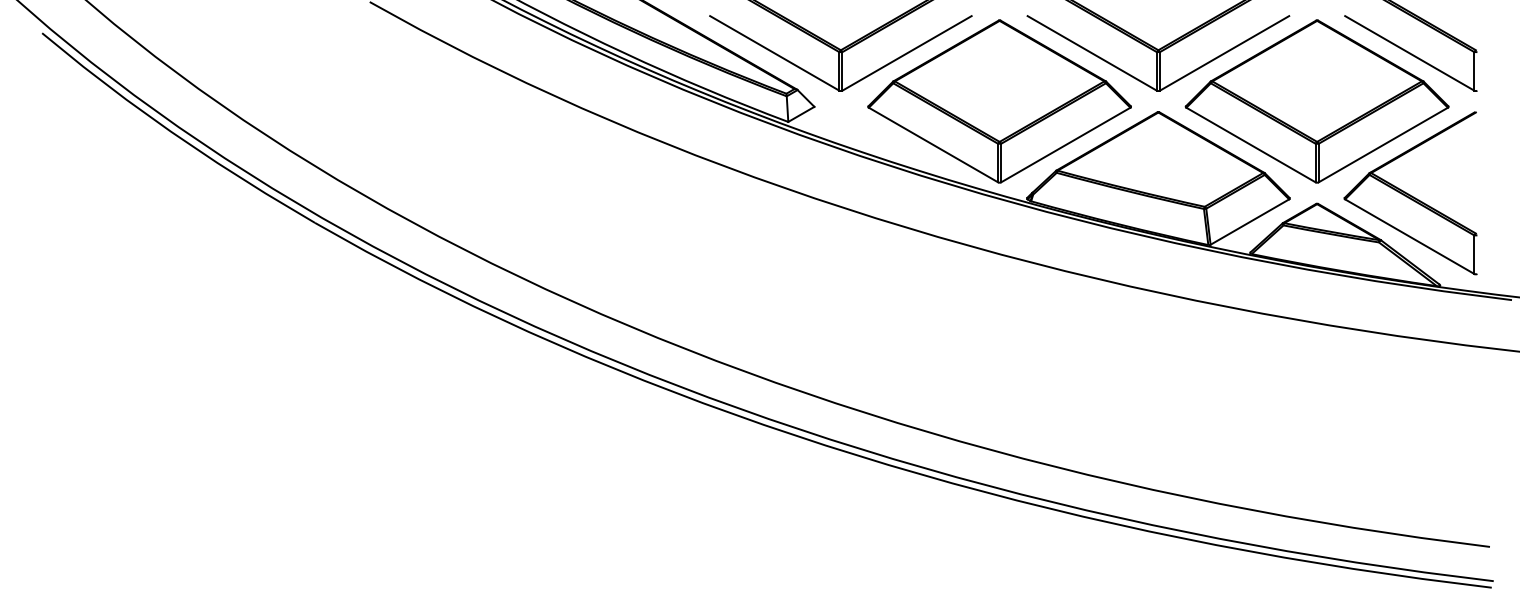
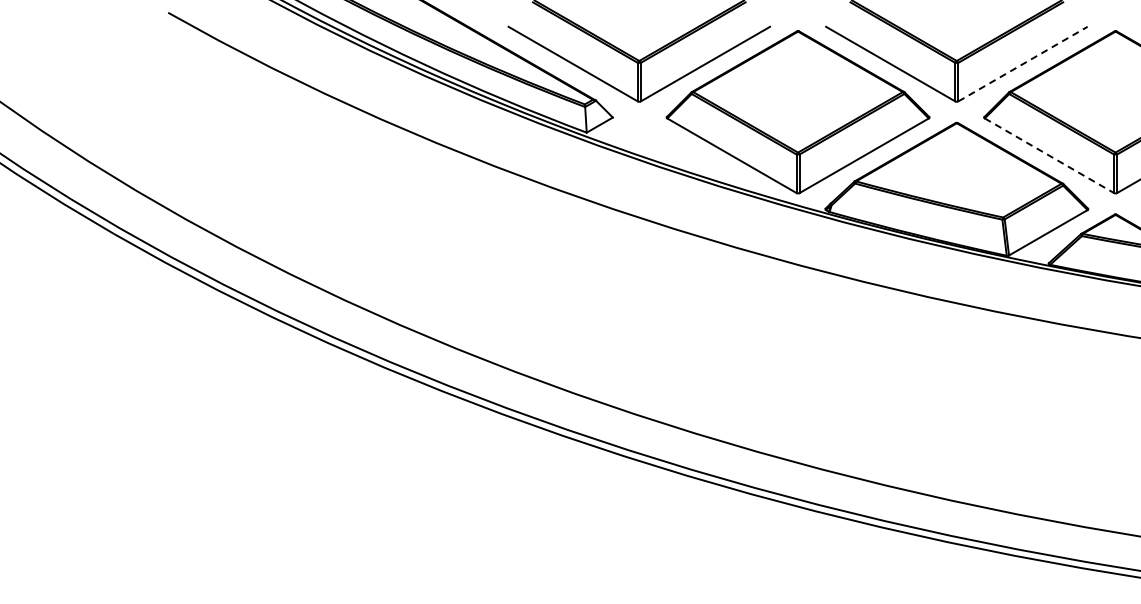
line: (1224, 53) -> (1022, 64), solid -> dashed
line: (1251, 145) -> (1049, 156), solid -> dashed

